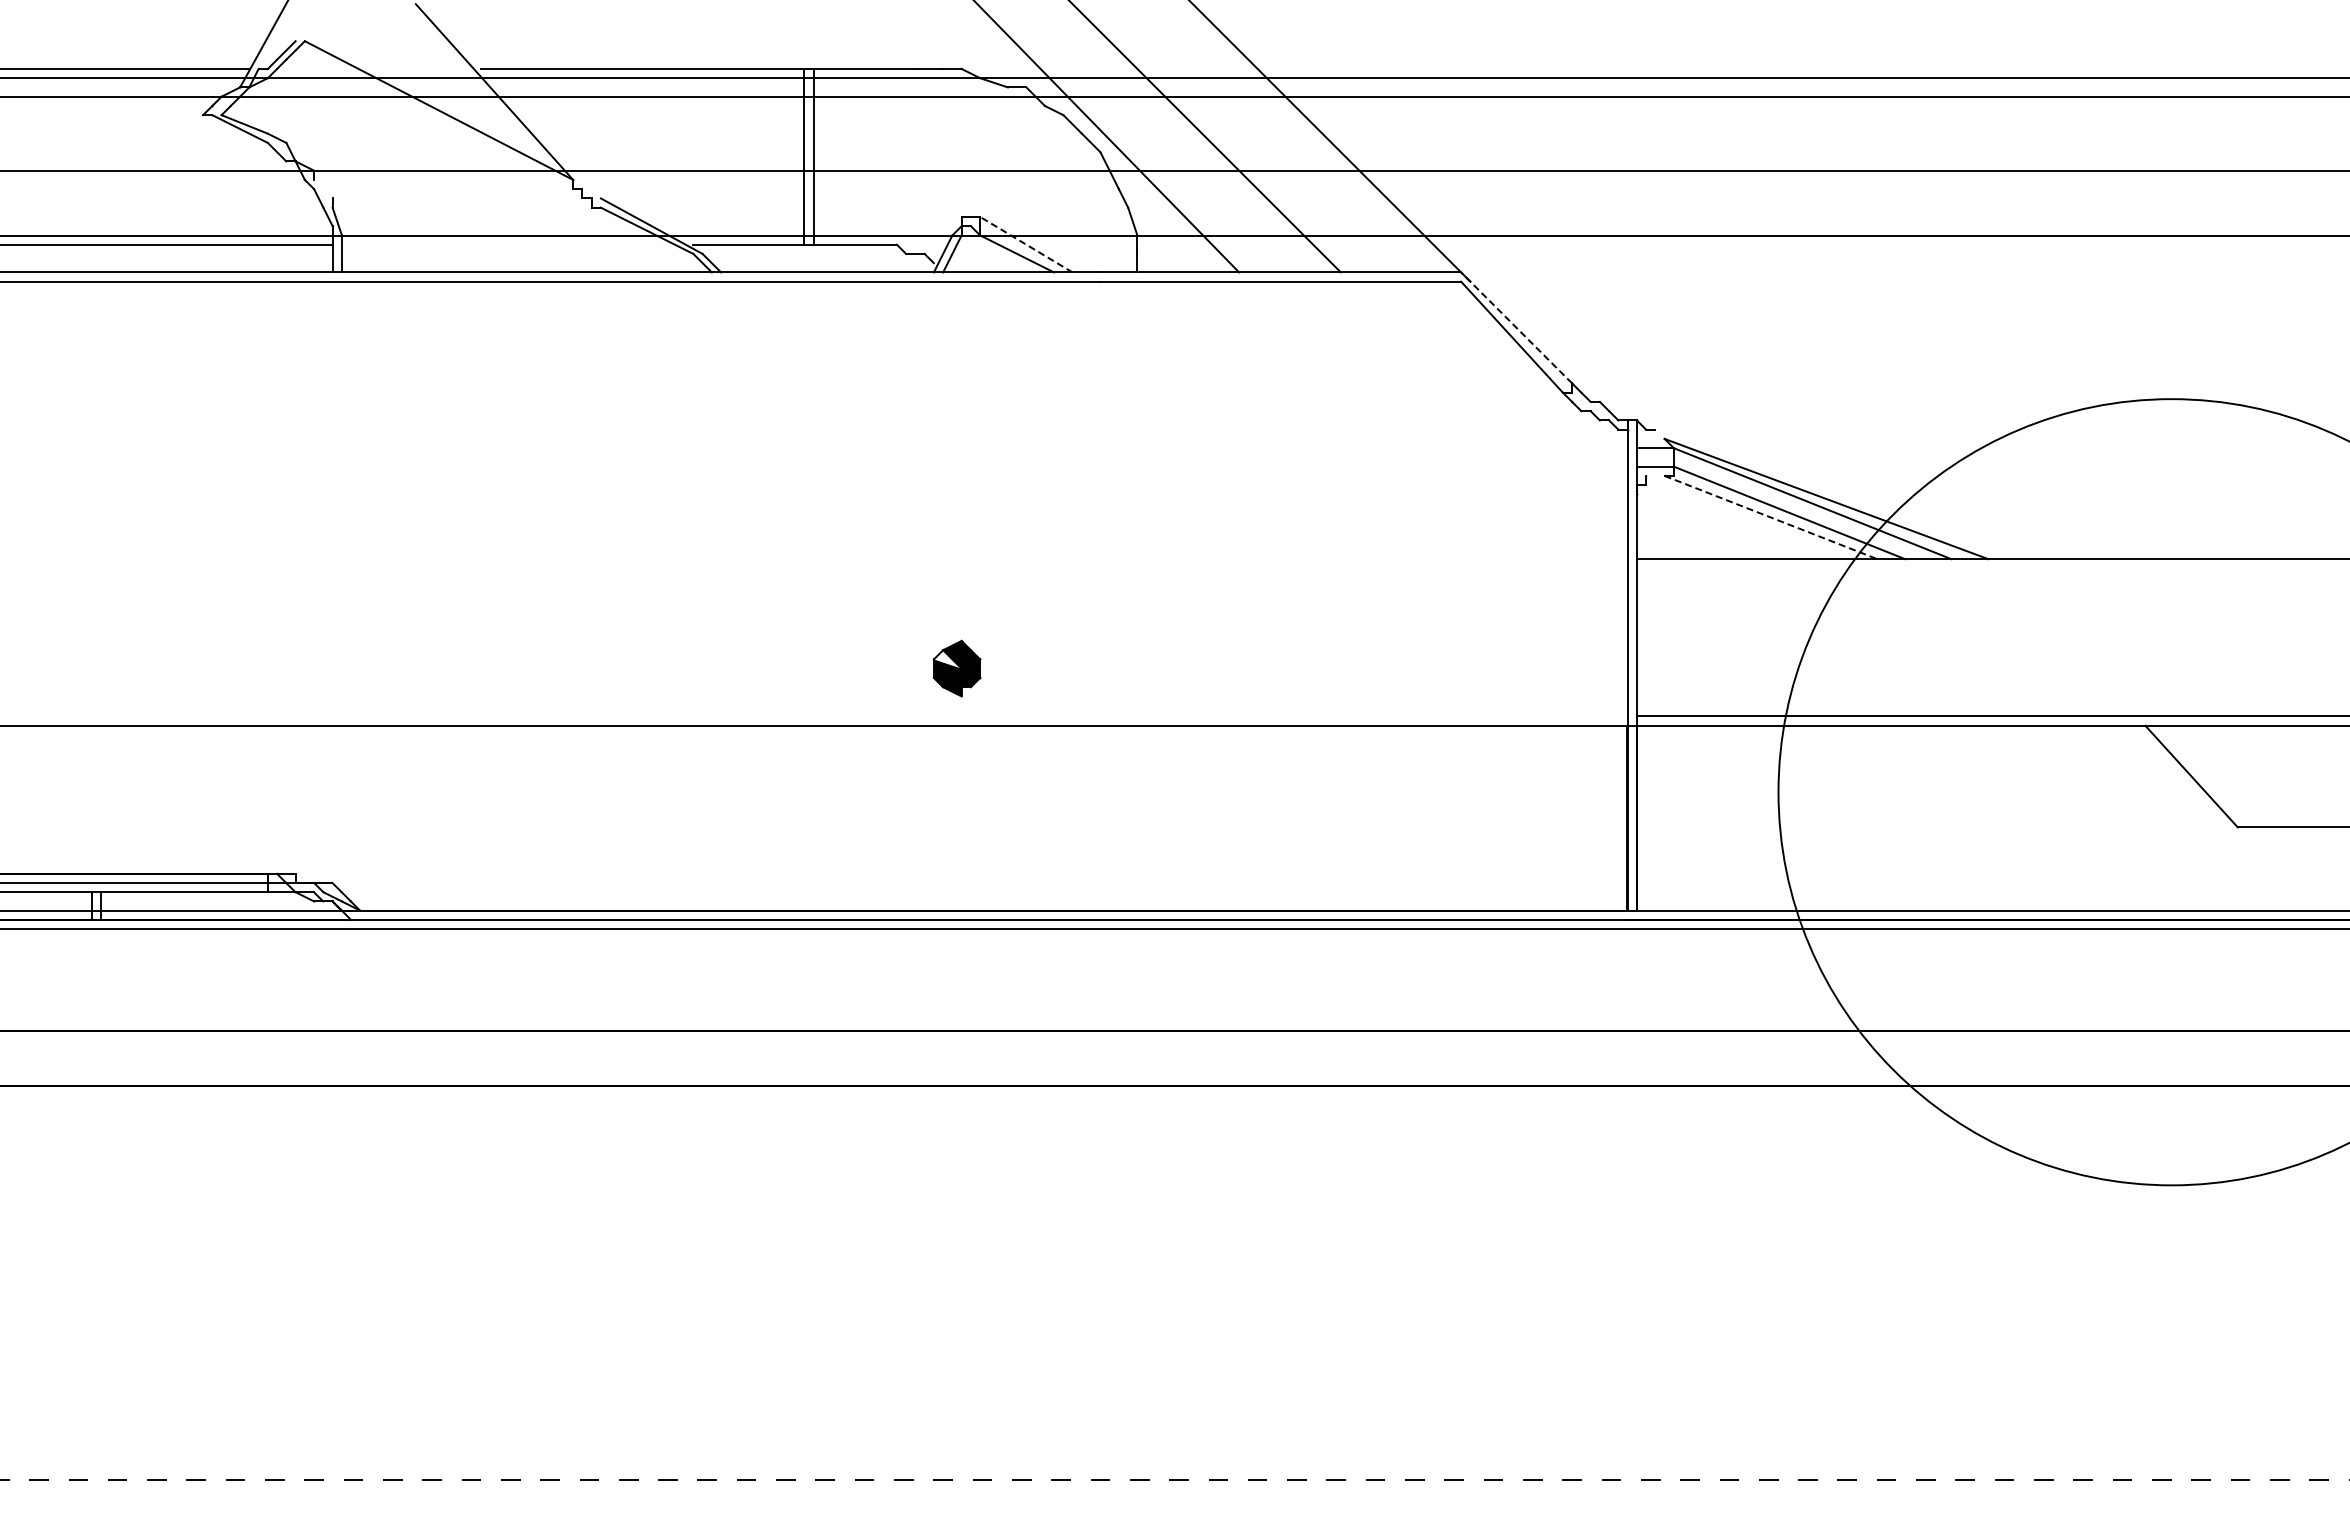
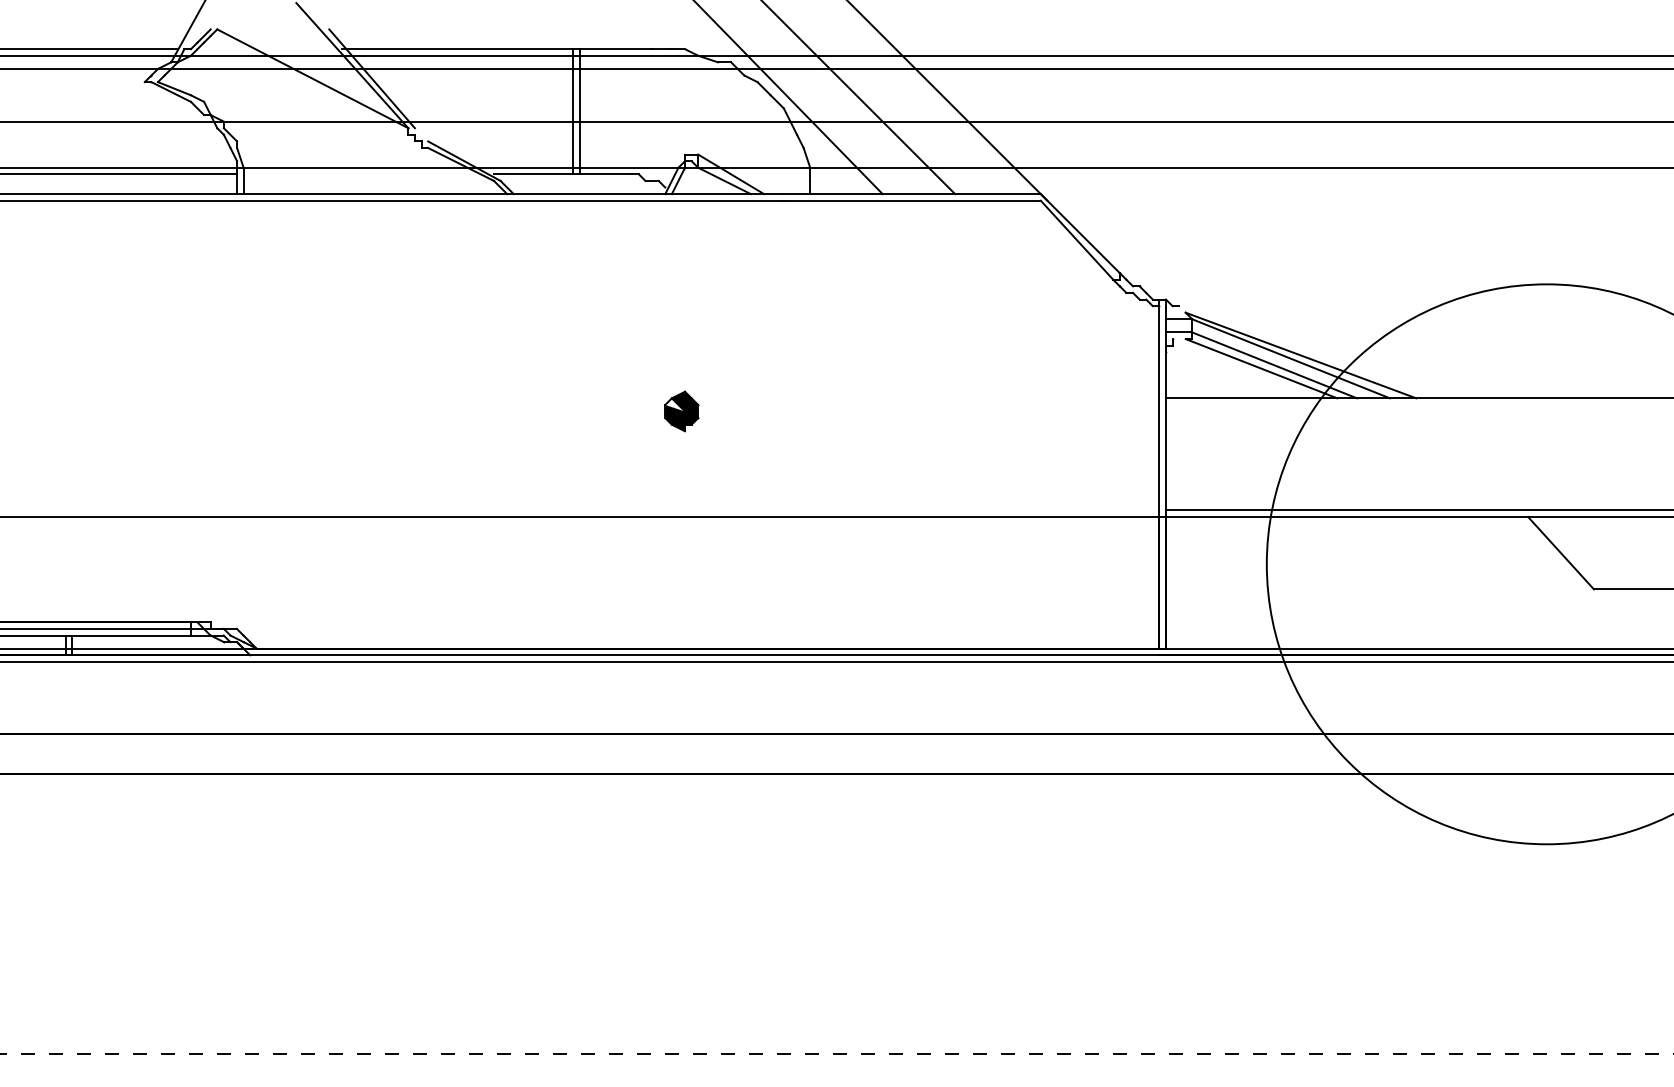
line: (522, 110) -> (372, 78), added
line: (323, 188) -> (230, 134), added
line: (1026, 244) -> (731, 174), dashed -> solid
line: (1516, 327) -> (1080, 233), dashed -> solid
line: (1771, 517) -> (1261, 368), dashed -> solid
part: (956, 668) -> (681, 411), moved

